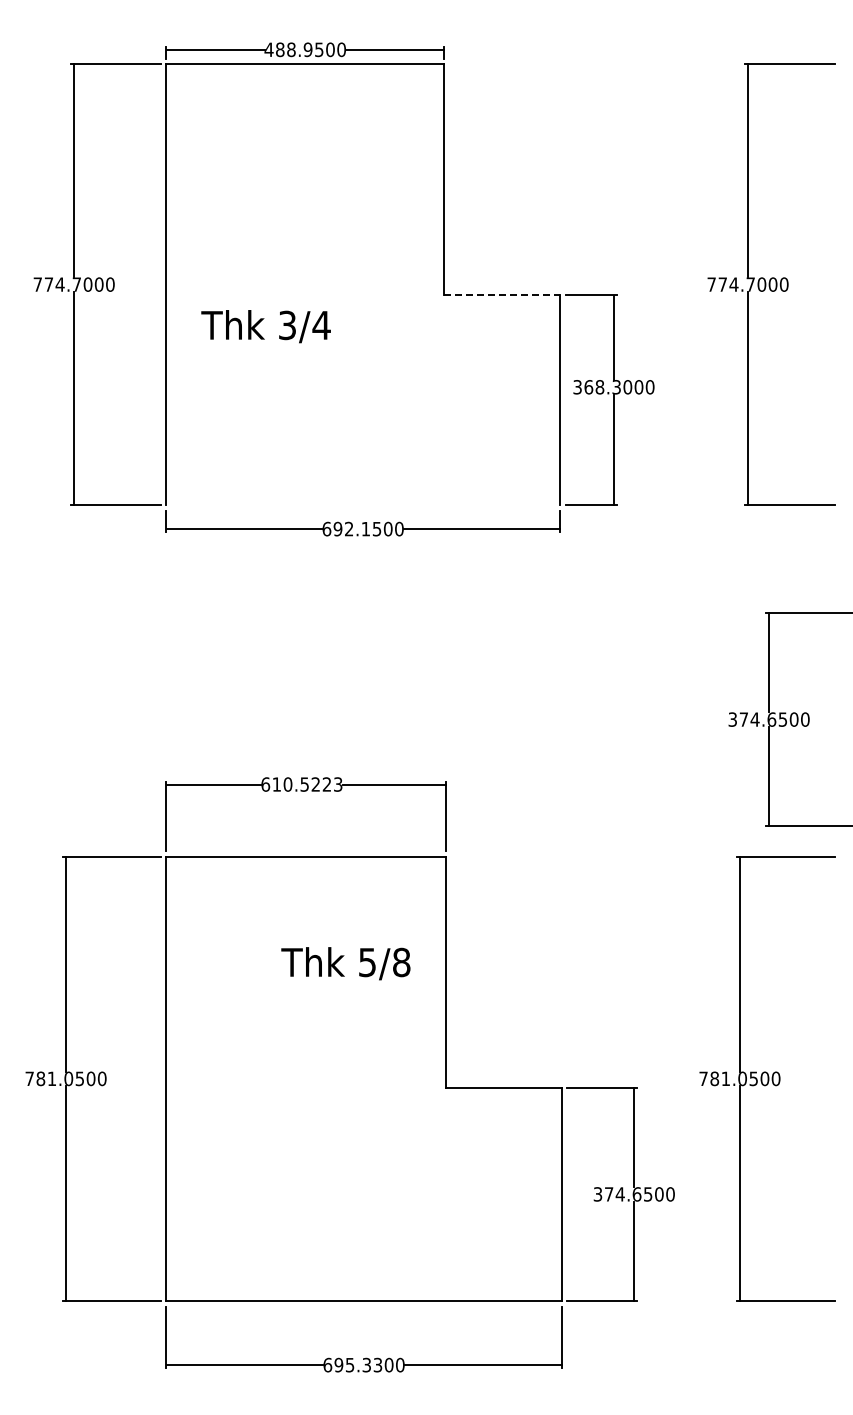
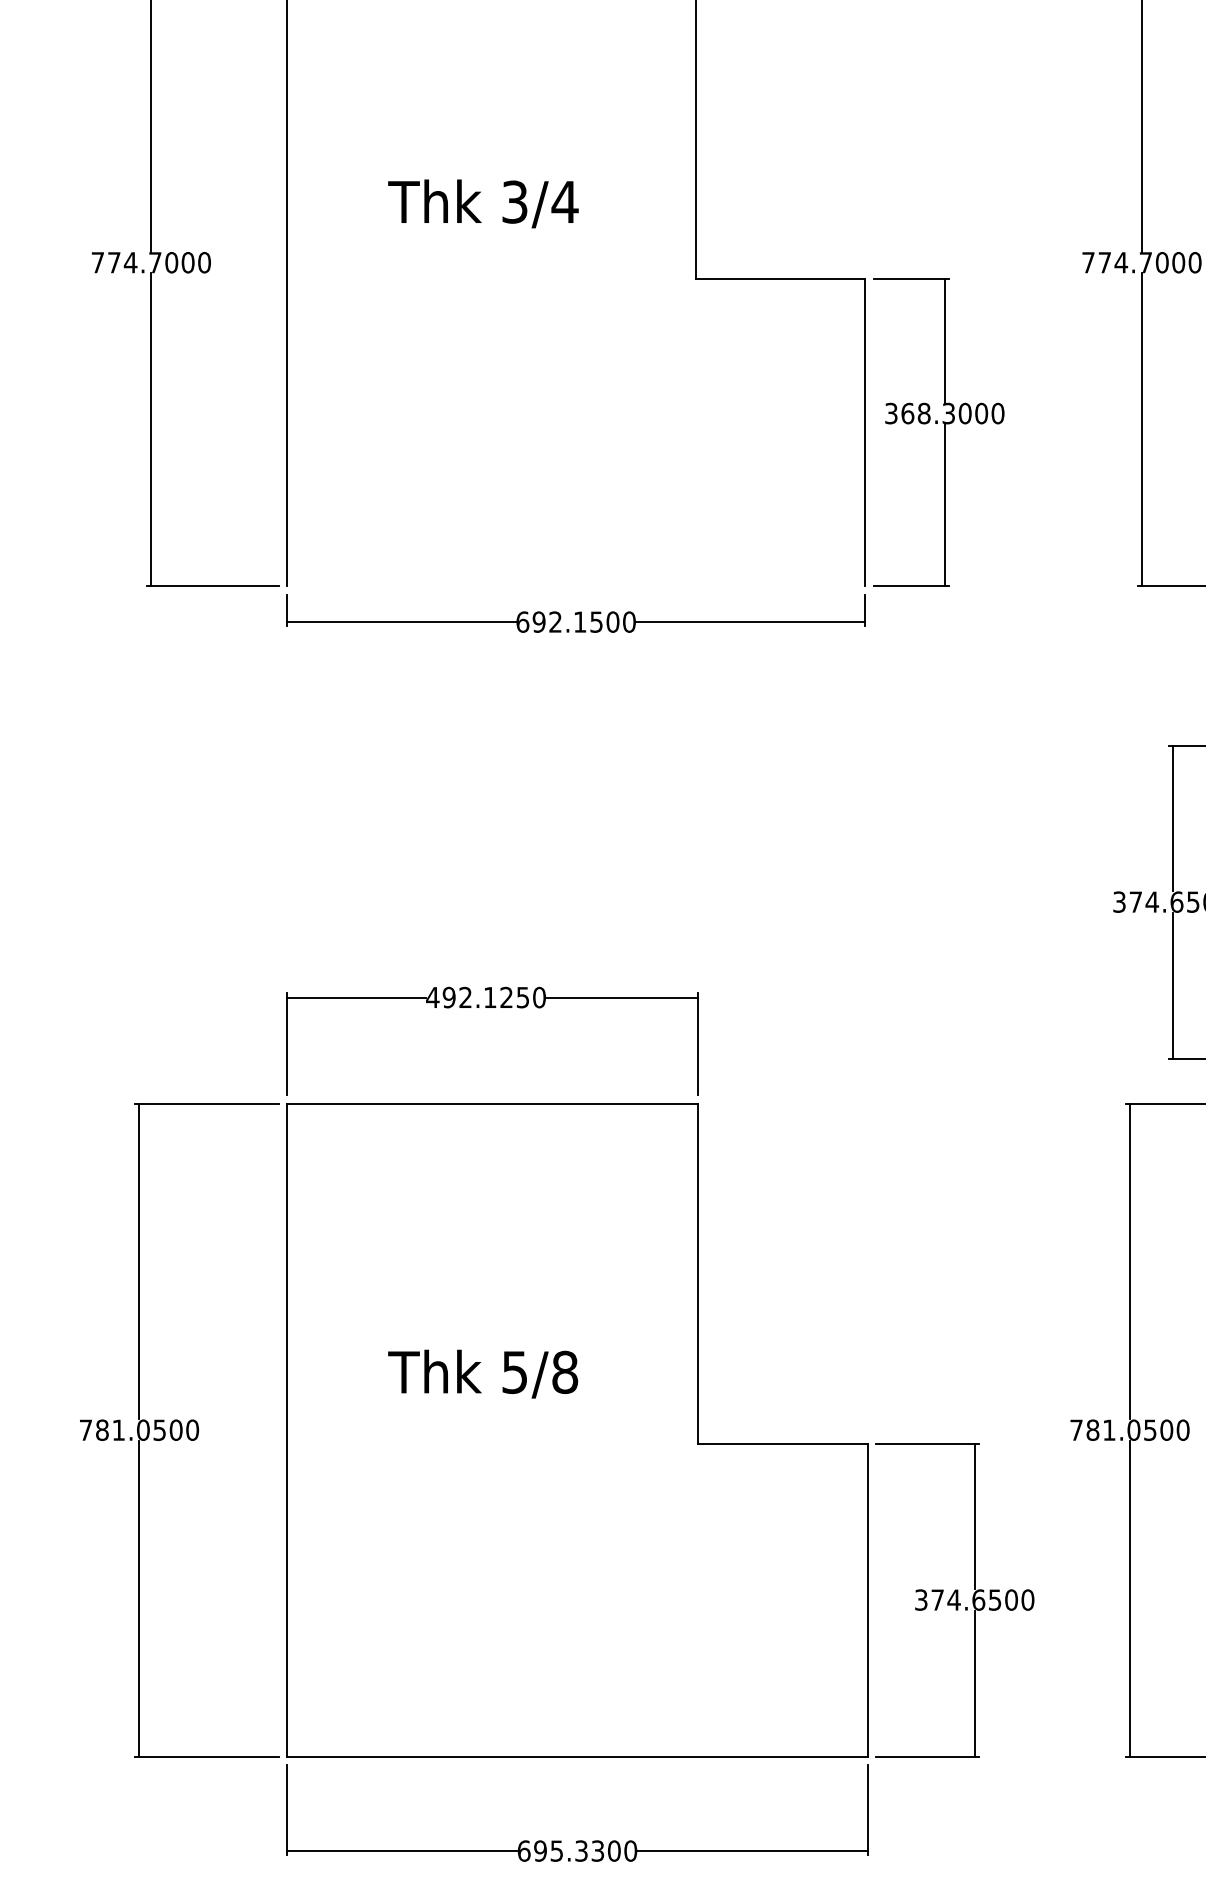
line: (502, 295) -> (780, 278), dashed -> solid
text: (265, 326) -> (482, 203), moved
text: (301, 784) -> (485, 997), 610.5223 -> 492.1250
text: (345, 963) -> (482, 1373), moved

